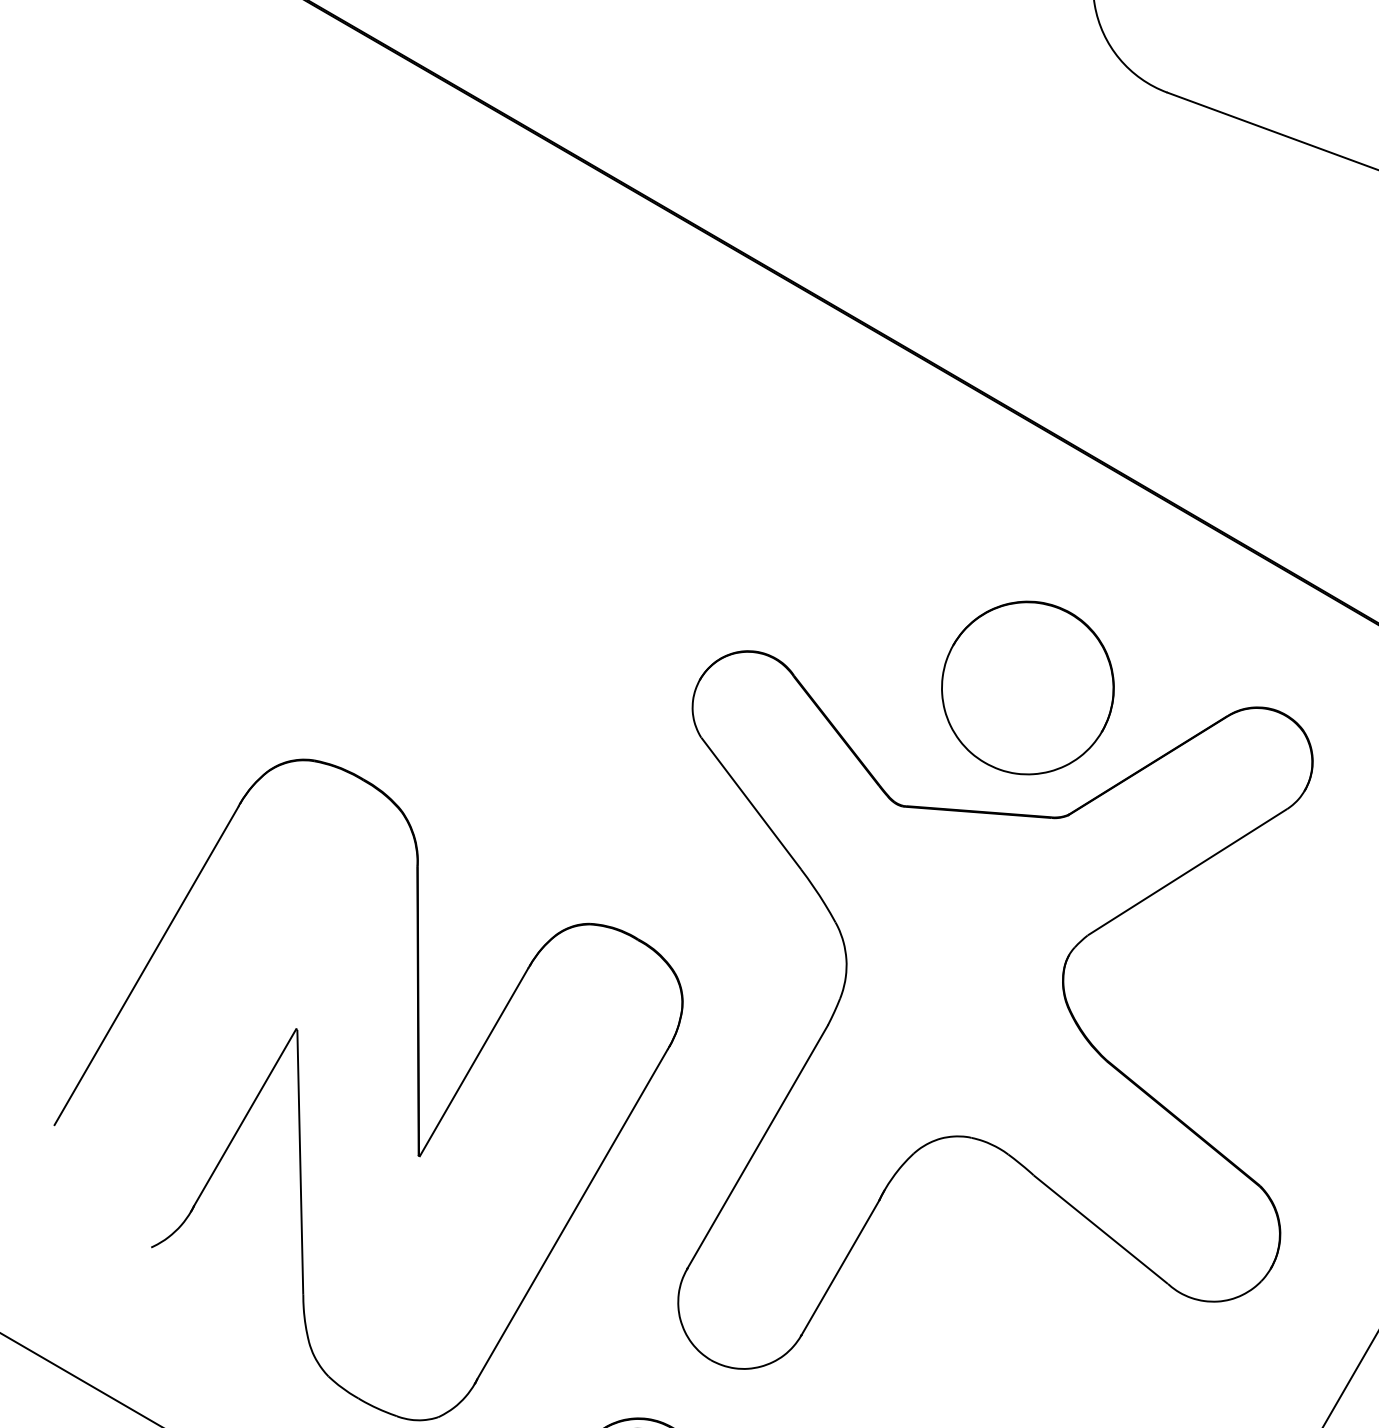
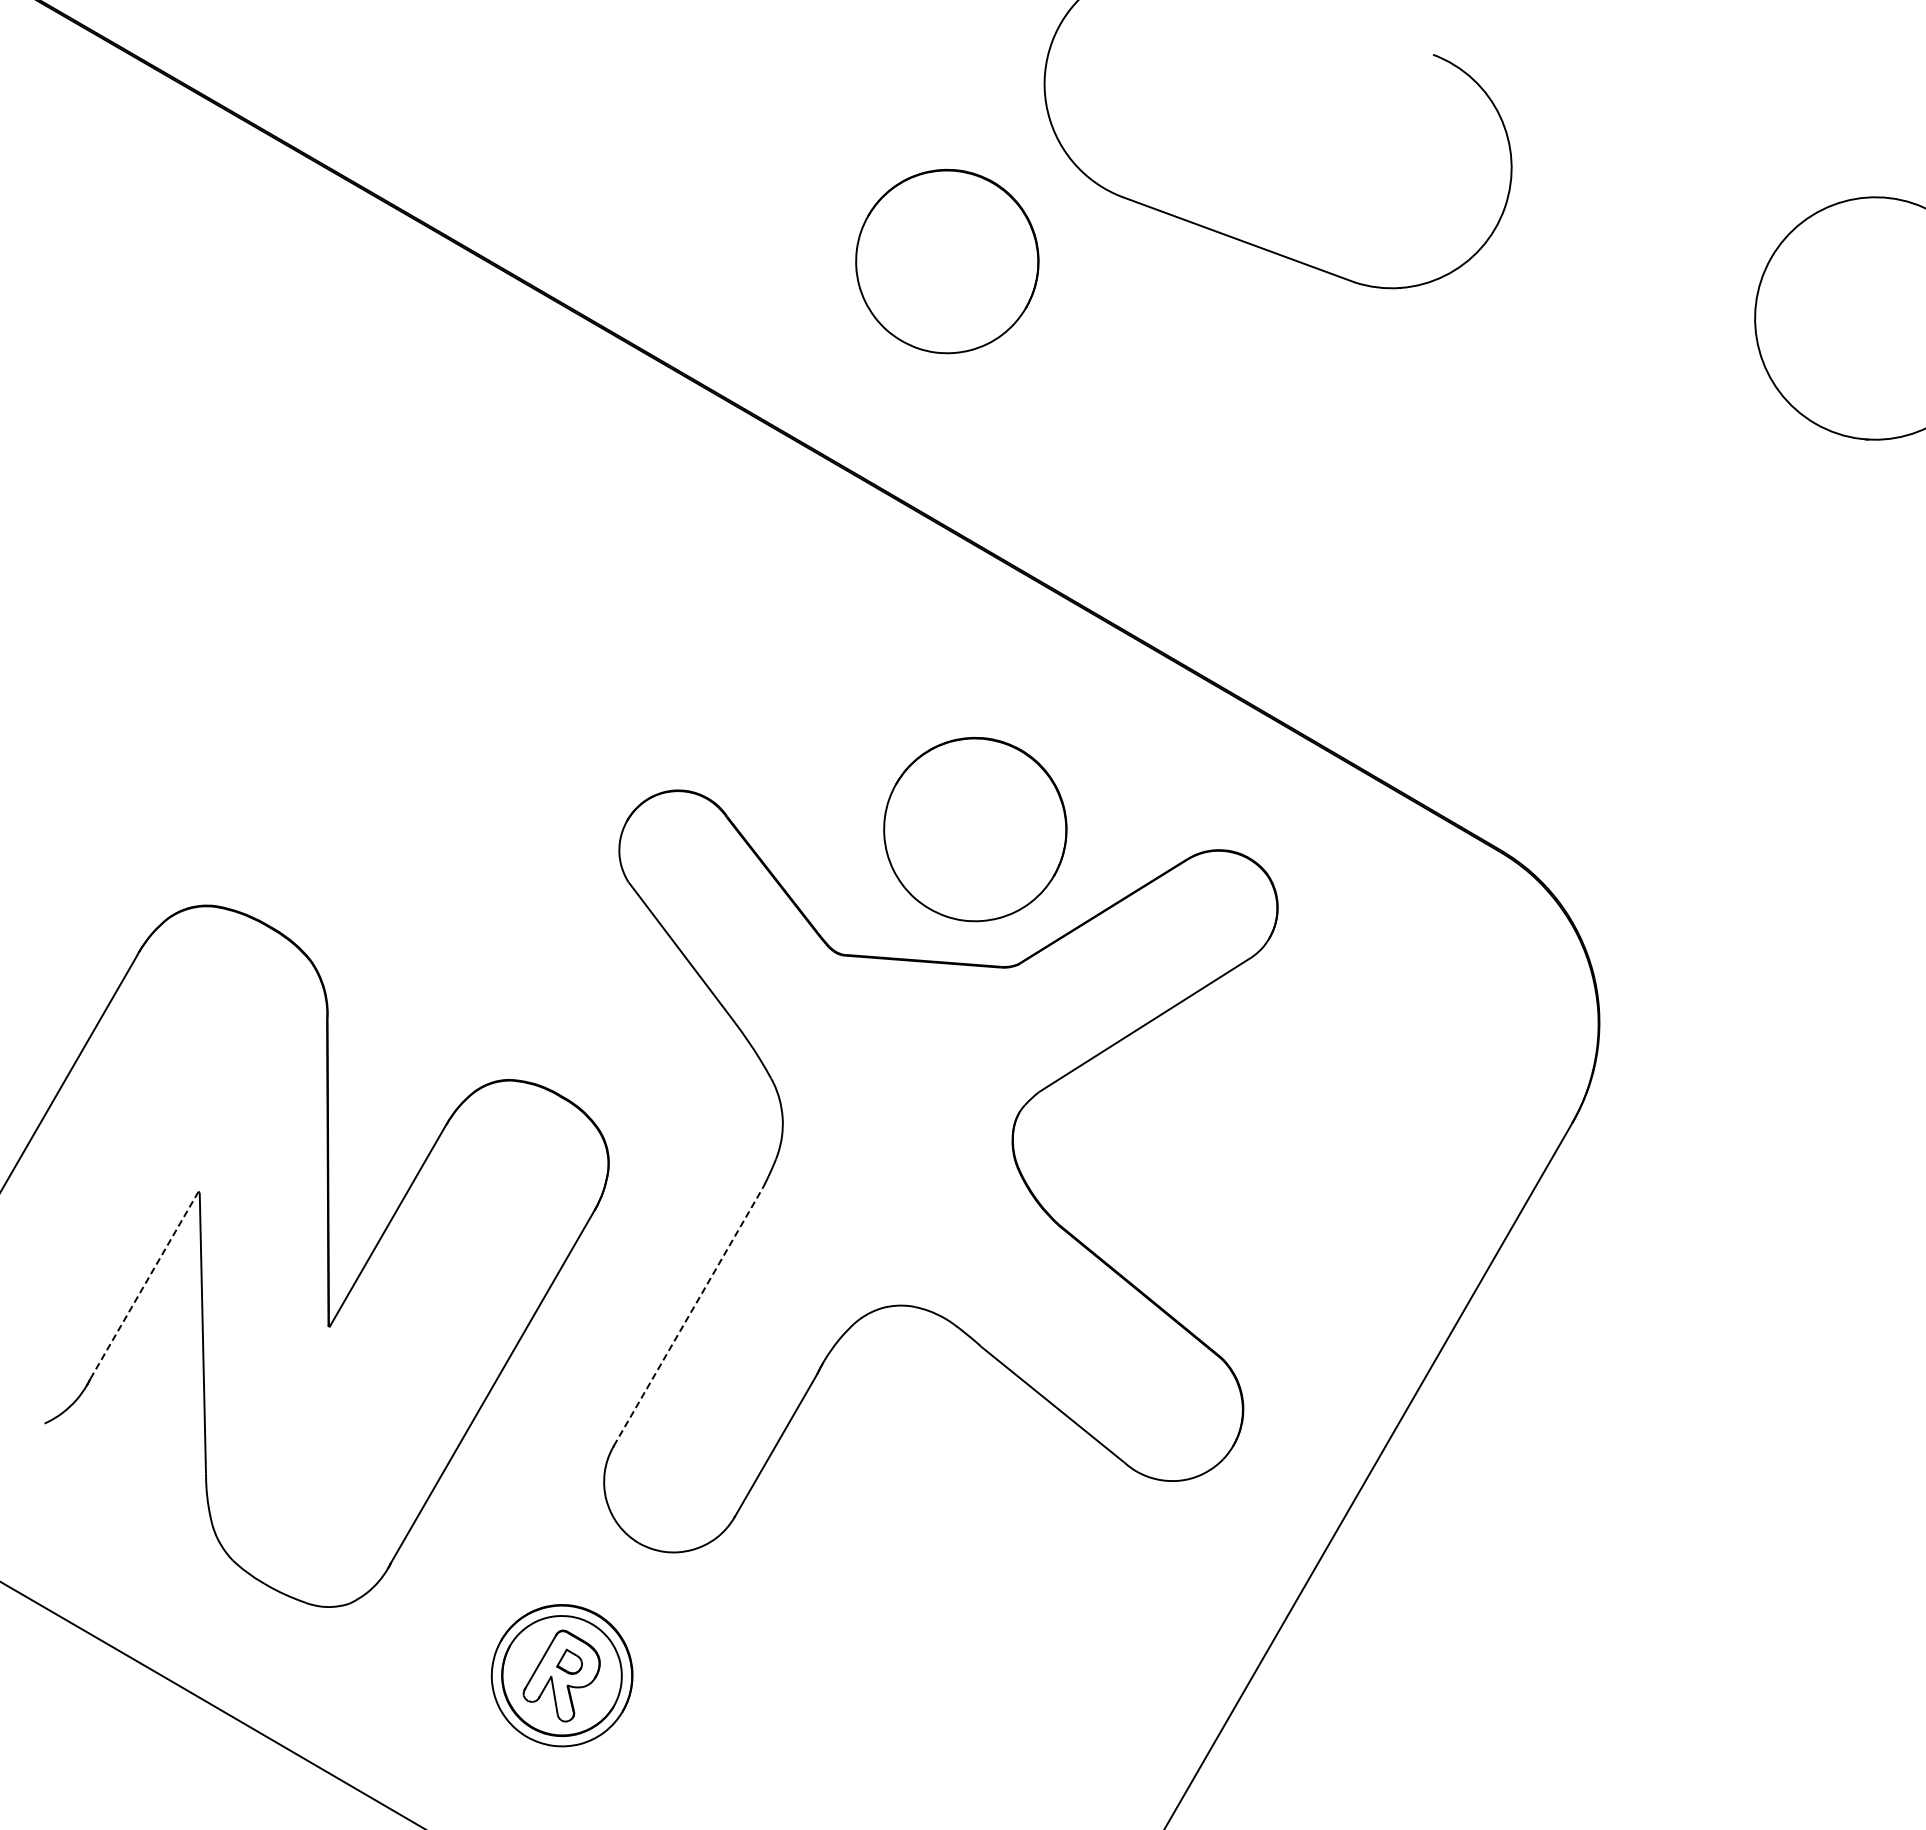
part: (1001, 152) -> (947, 261), added
line: (245, 1118) -> (144, 1286), solid -> dashed
line: (757, 1146) -> (688, 1316), solid -> dashed

